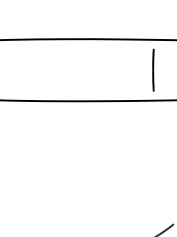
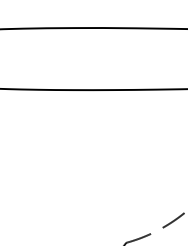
line: (153, 69) -> (164, 58), removed

